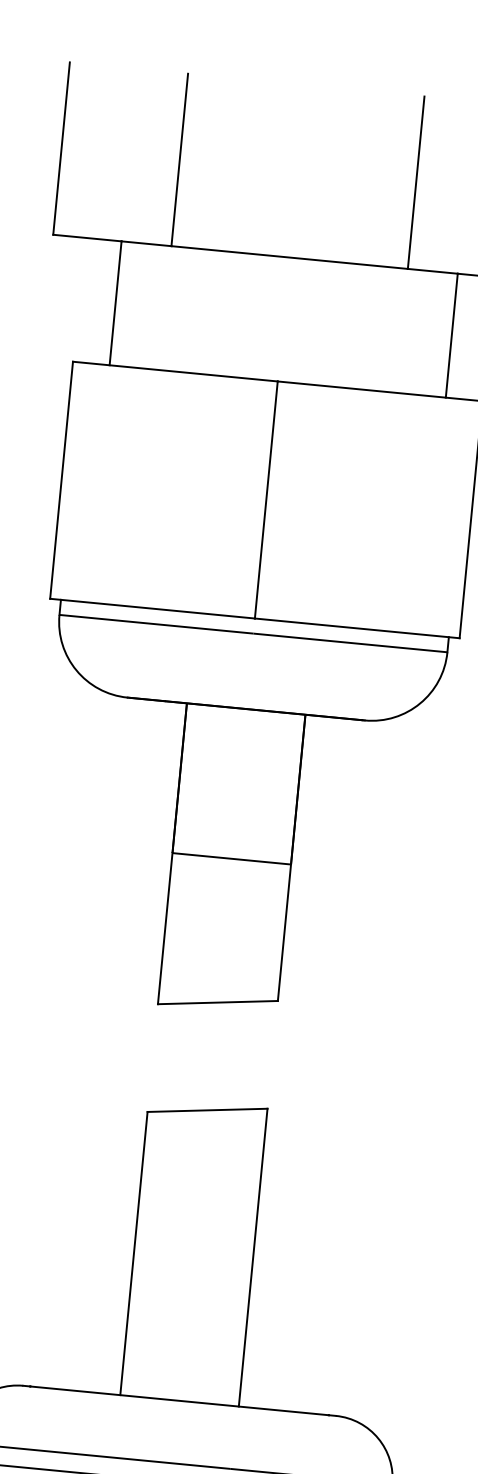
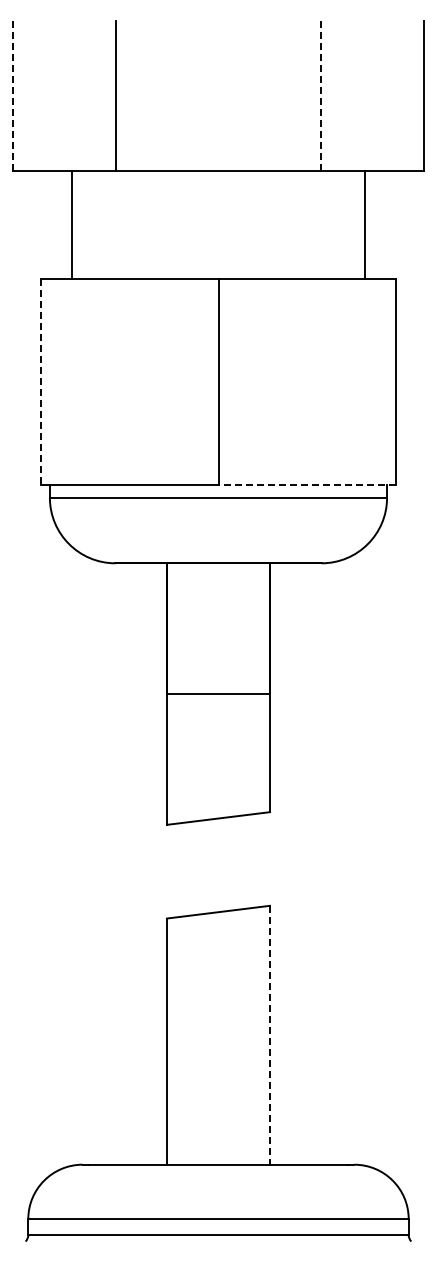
line: (62, 148) -> (13, 95), solid -> dashed
line: (416, 182) -> (321, 95), solid -> dashed
line: (61, 481) -> (40, 382), solid -> dashed
line: (357, 628) -> (307, 484), solid -> dashed
line: (253, 1257) -> (270, 1035), solid -> dashed

